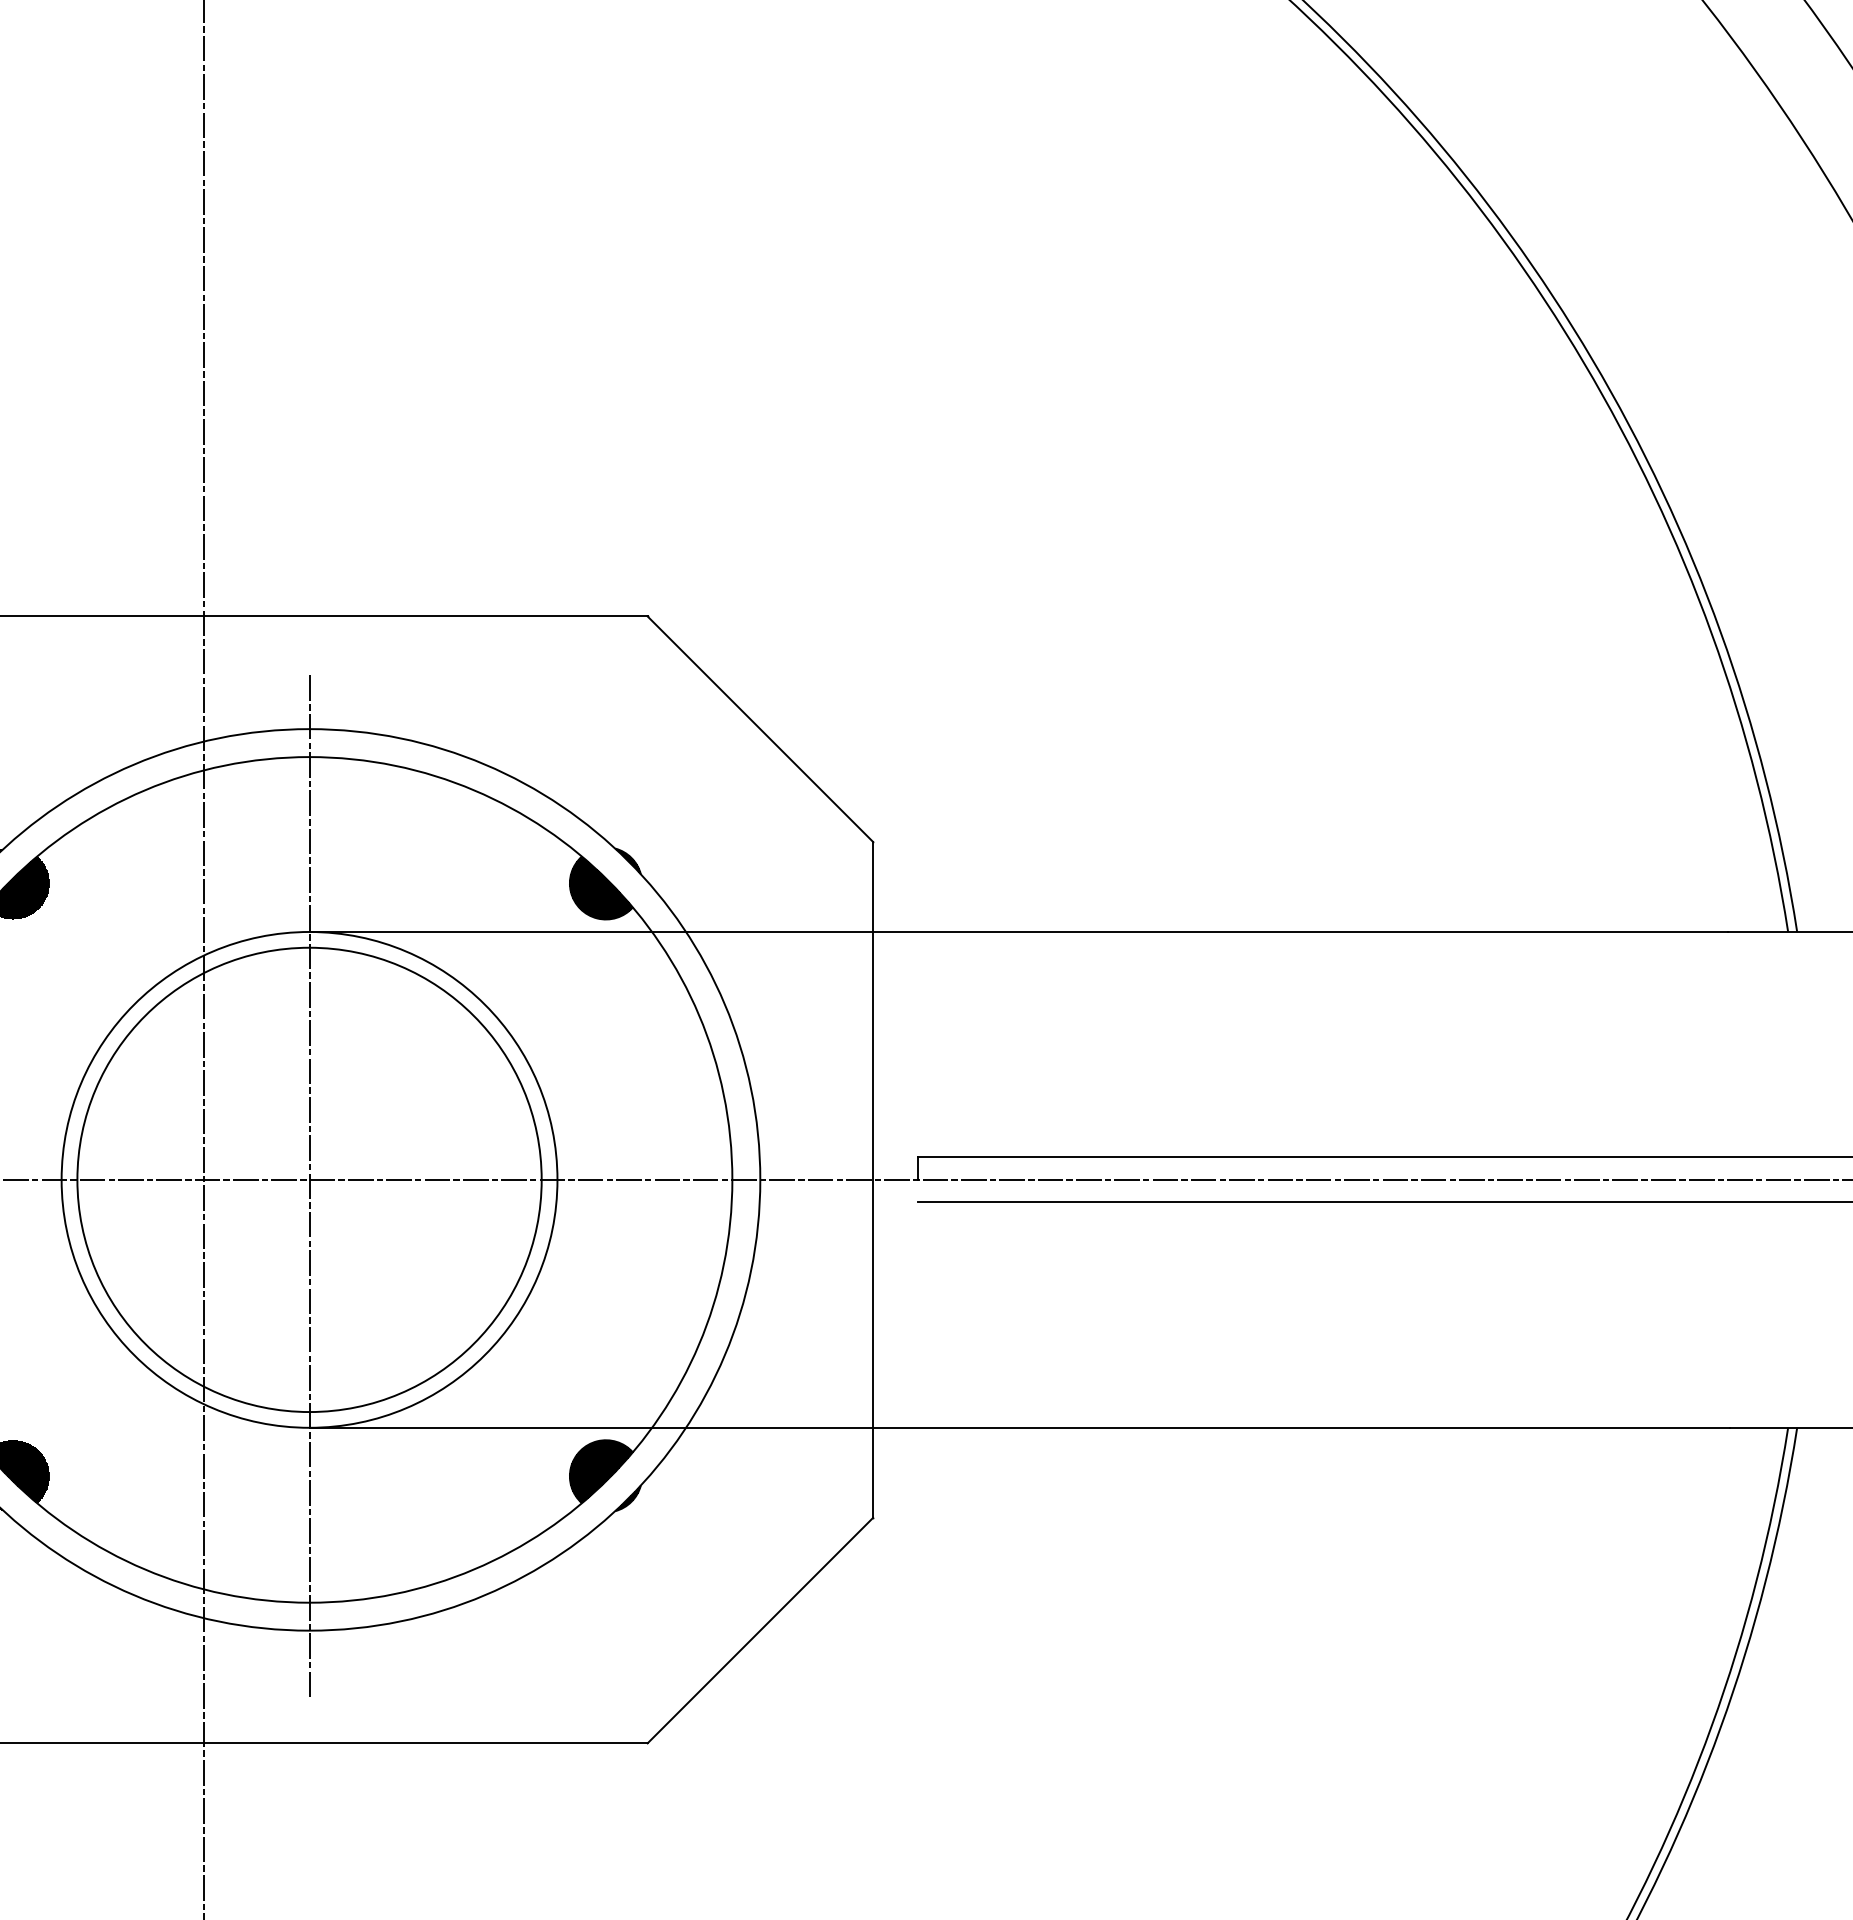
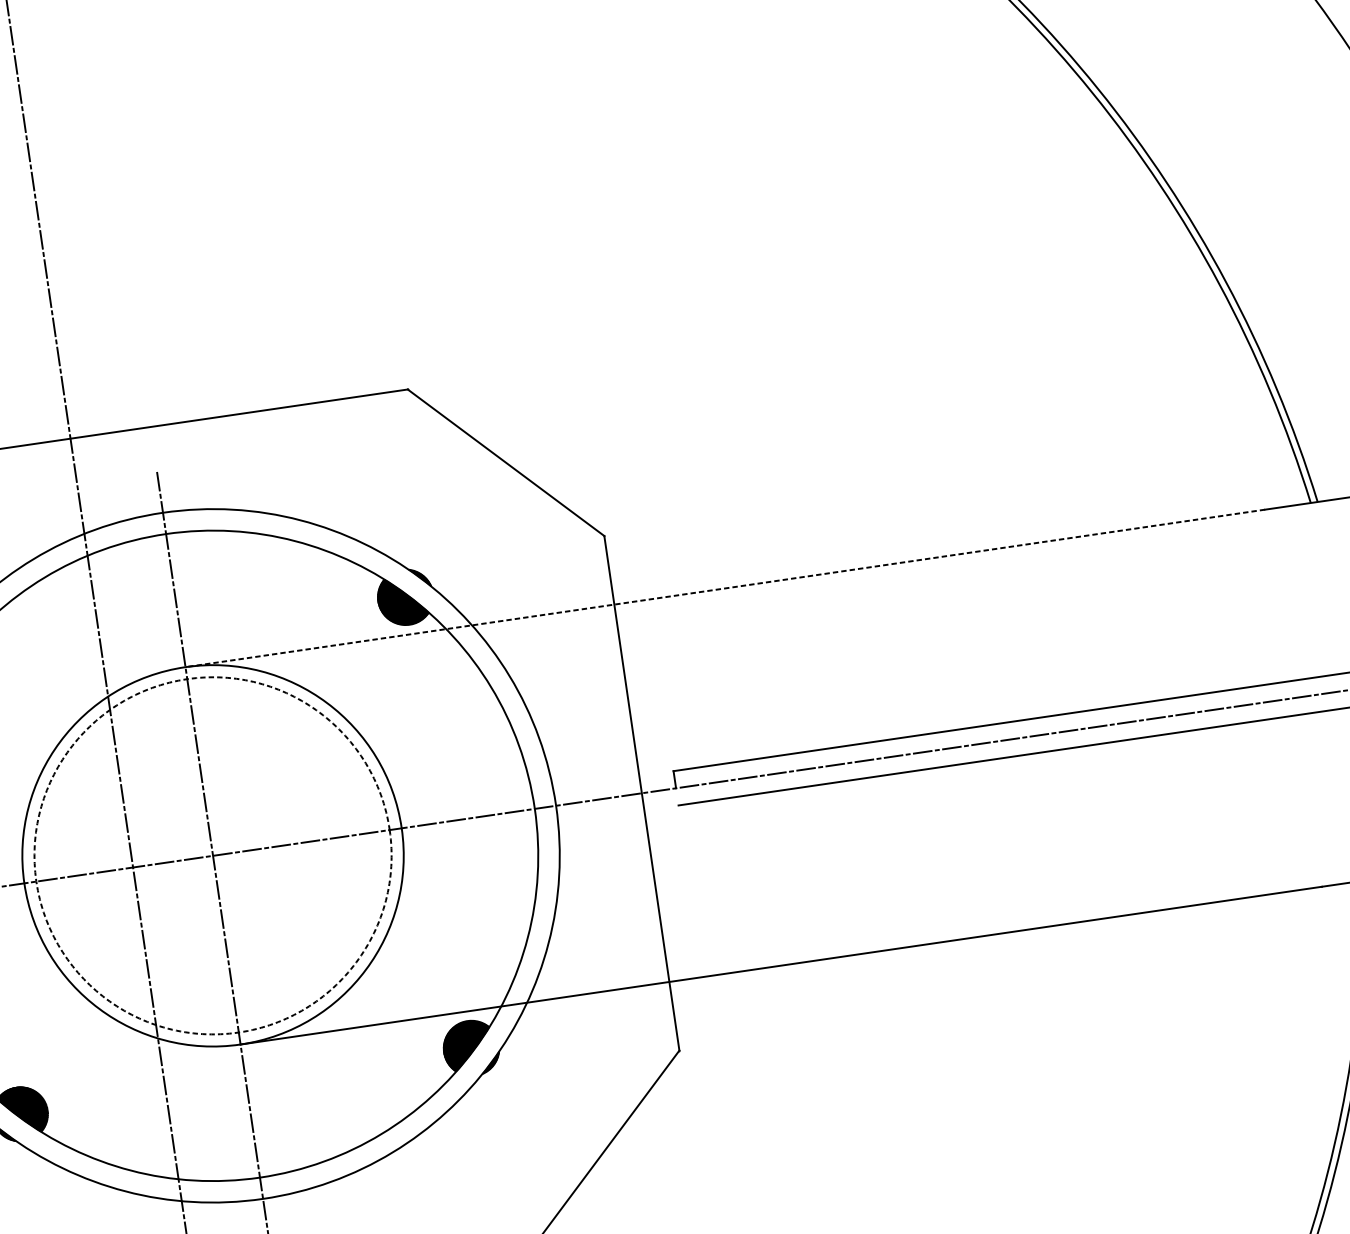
line: (1018, 931) -> (725, 588), solid -> dashed
circle: (309, 1179) -> (212, 855), solid -> dashed

